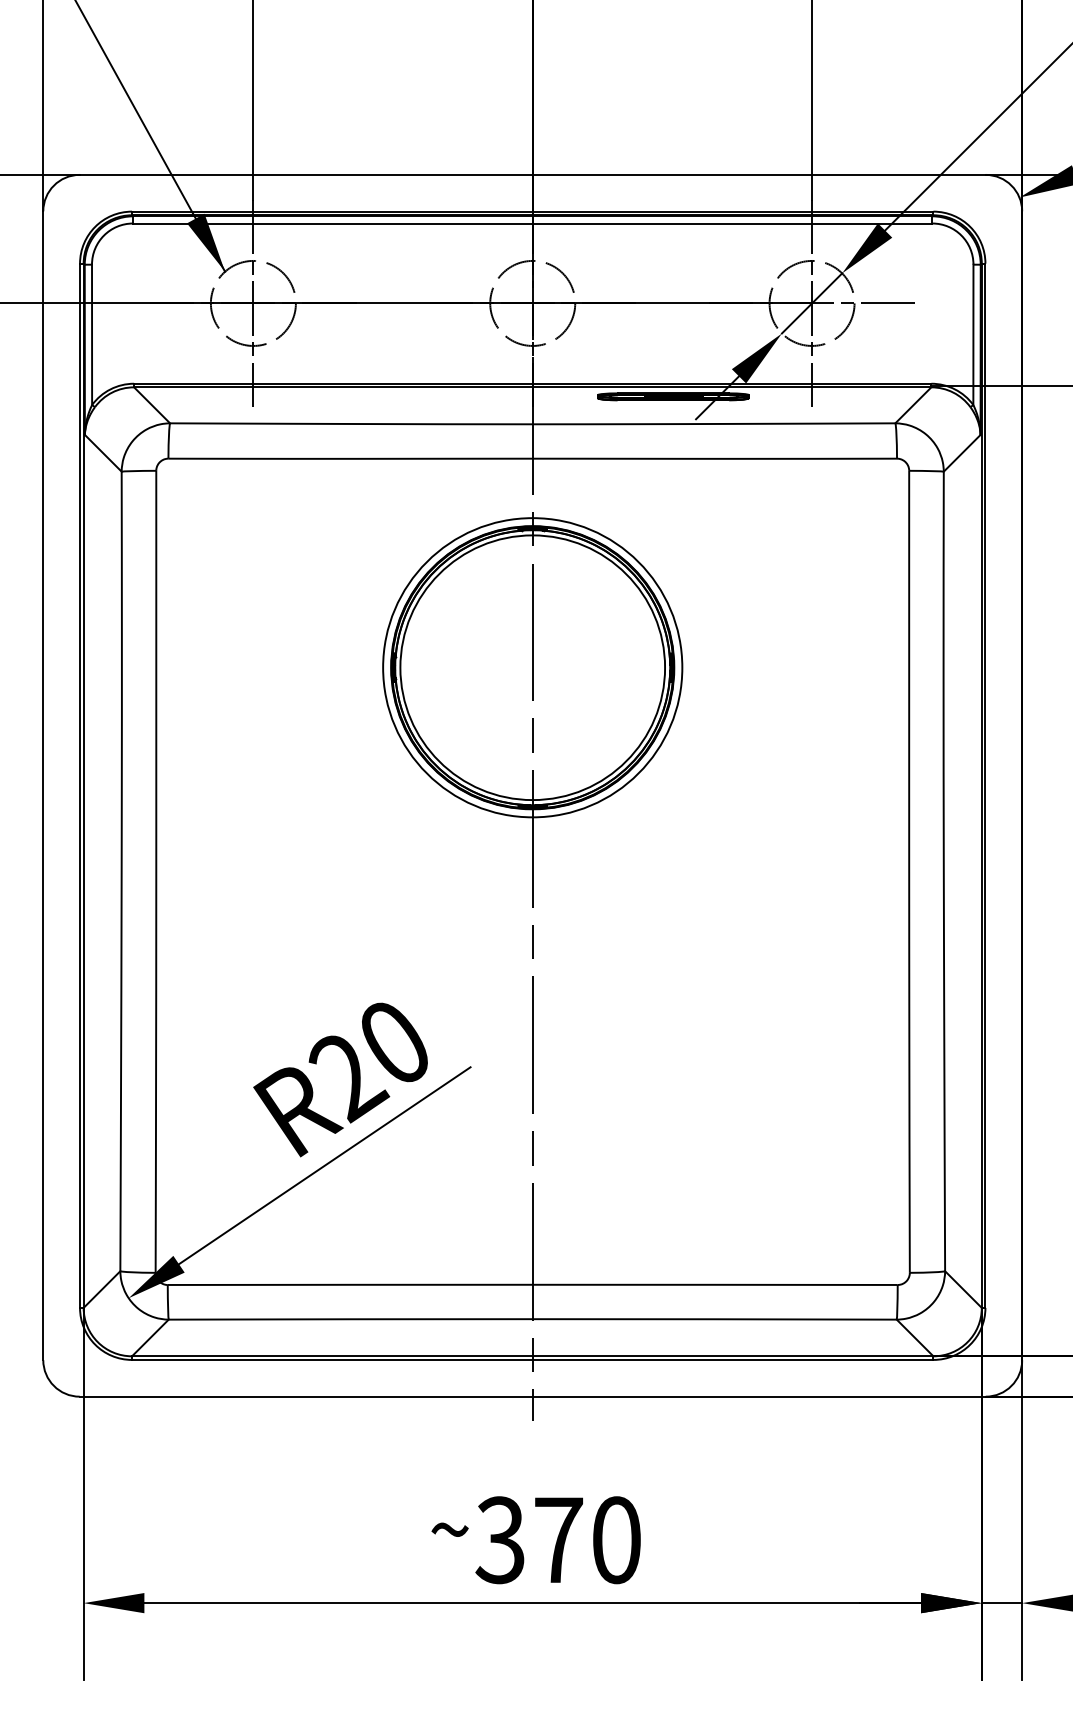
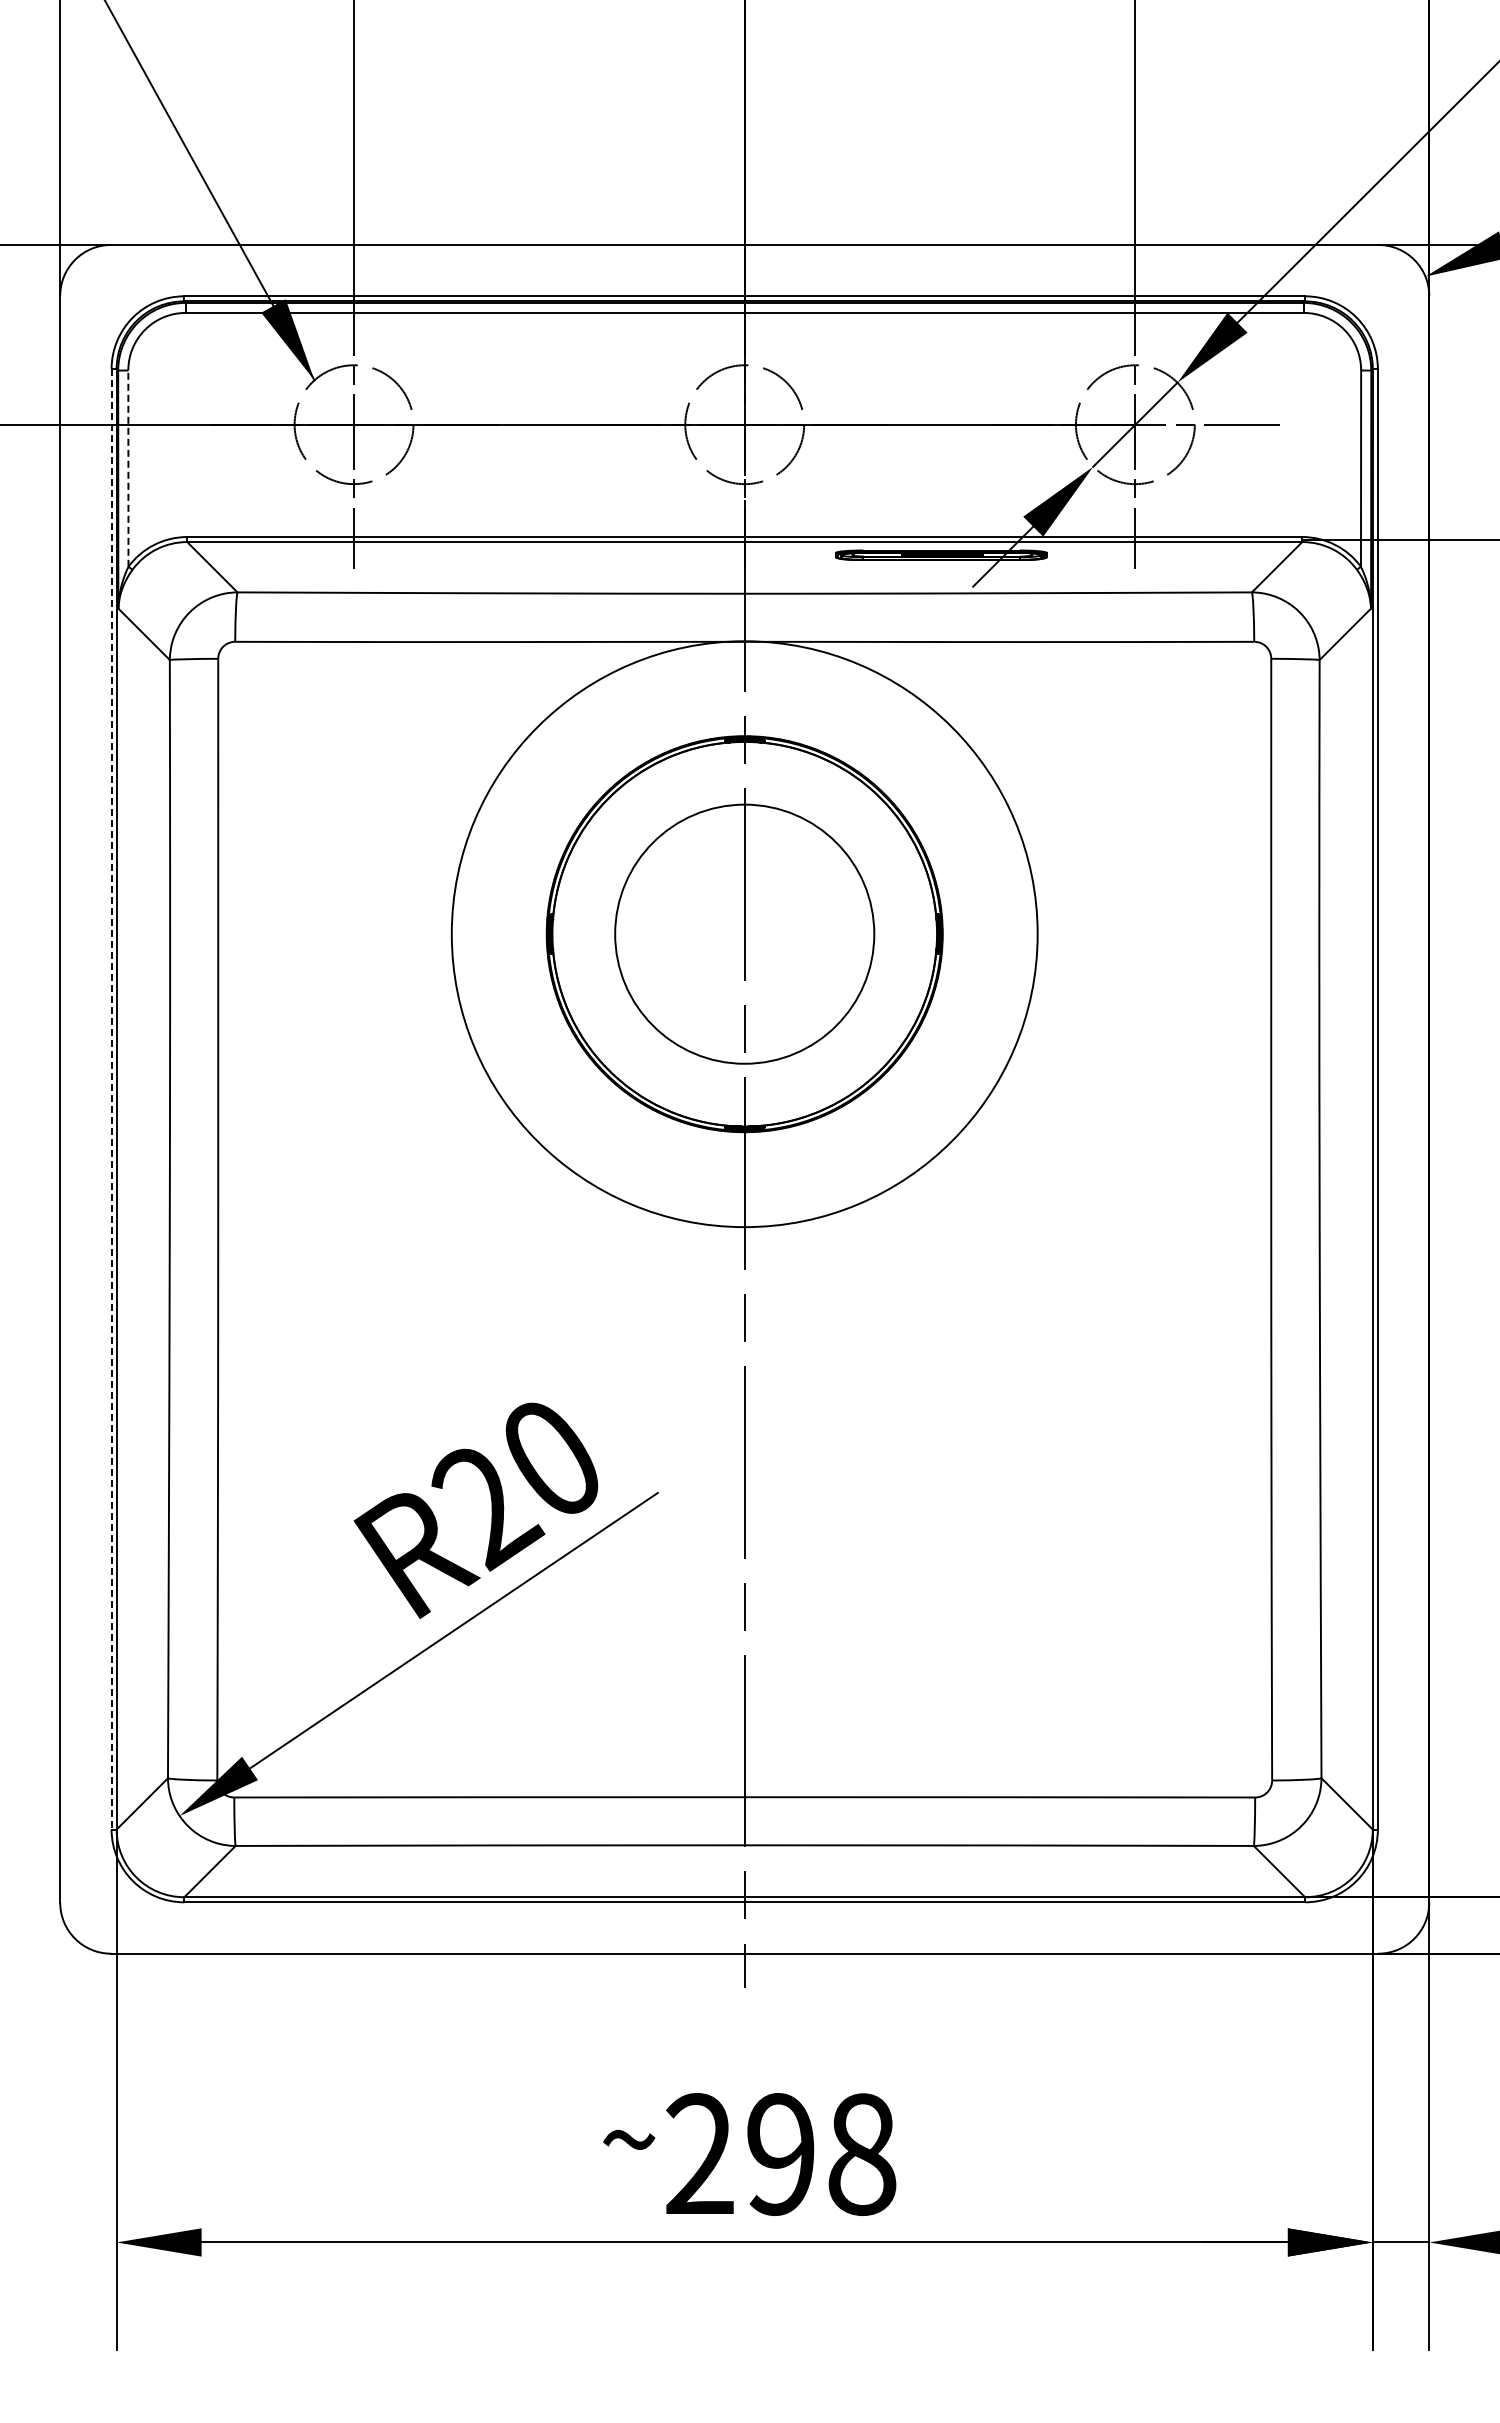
line: (92, 334) -> (128, 468), solid -> dashed
circle: (532, 667) -> (744, 933), size x1.4
circle: (532, 667) -> (744, 934), size x0.7
line: (79, 785) -> (111, 1099), solid -> dashed
text: (558, 1540) -> (780, 2154), 370 -> 298

